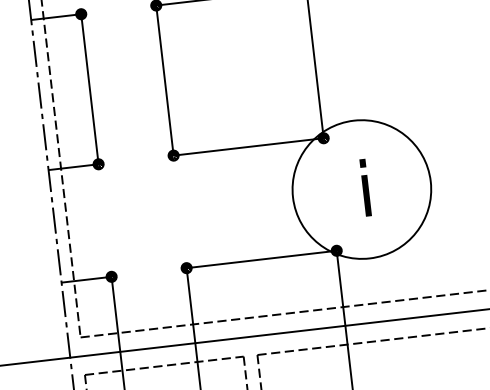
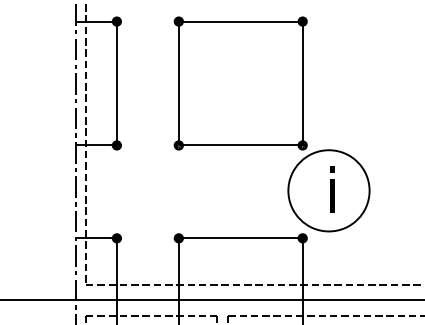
circle: (361, 189) -> (328, 190), size x0.71

